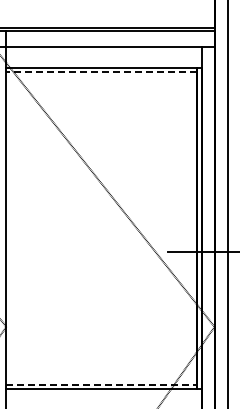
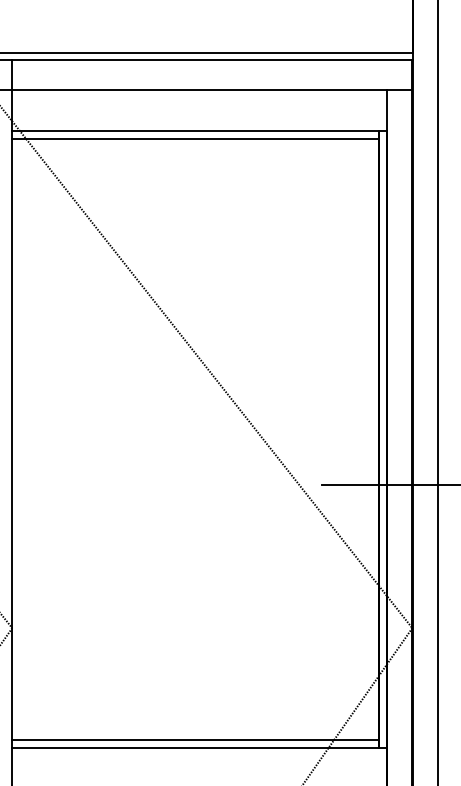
line: (101, 72) -> (194, 139), dashed -> solid
line: (102, 384) -> (196, 738), dashed -> solid

